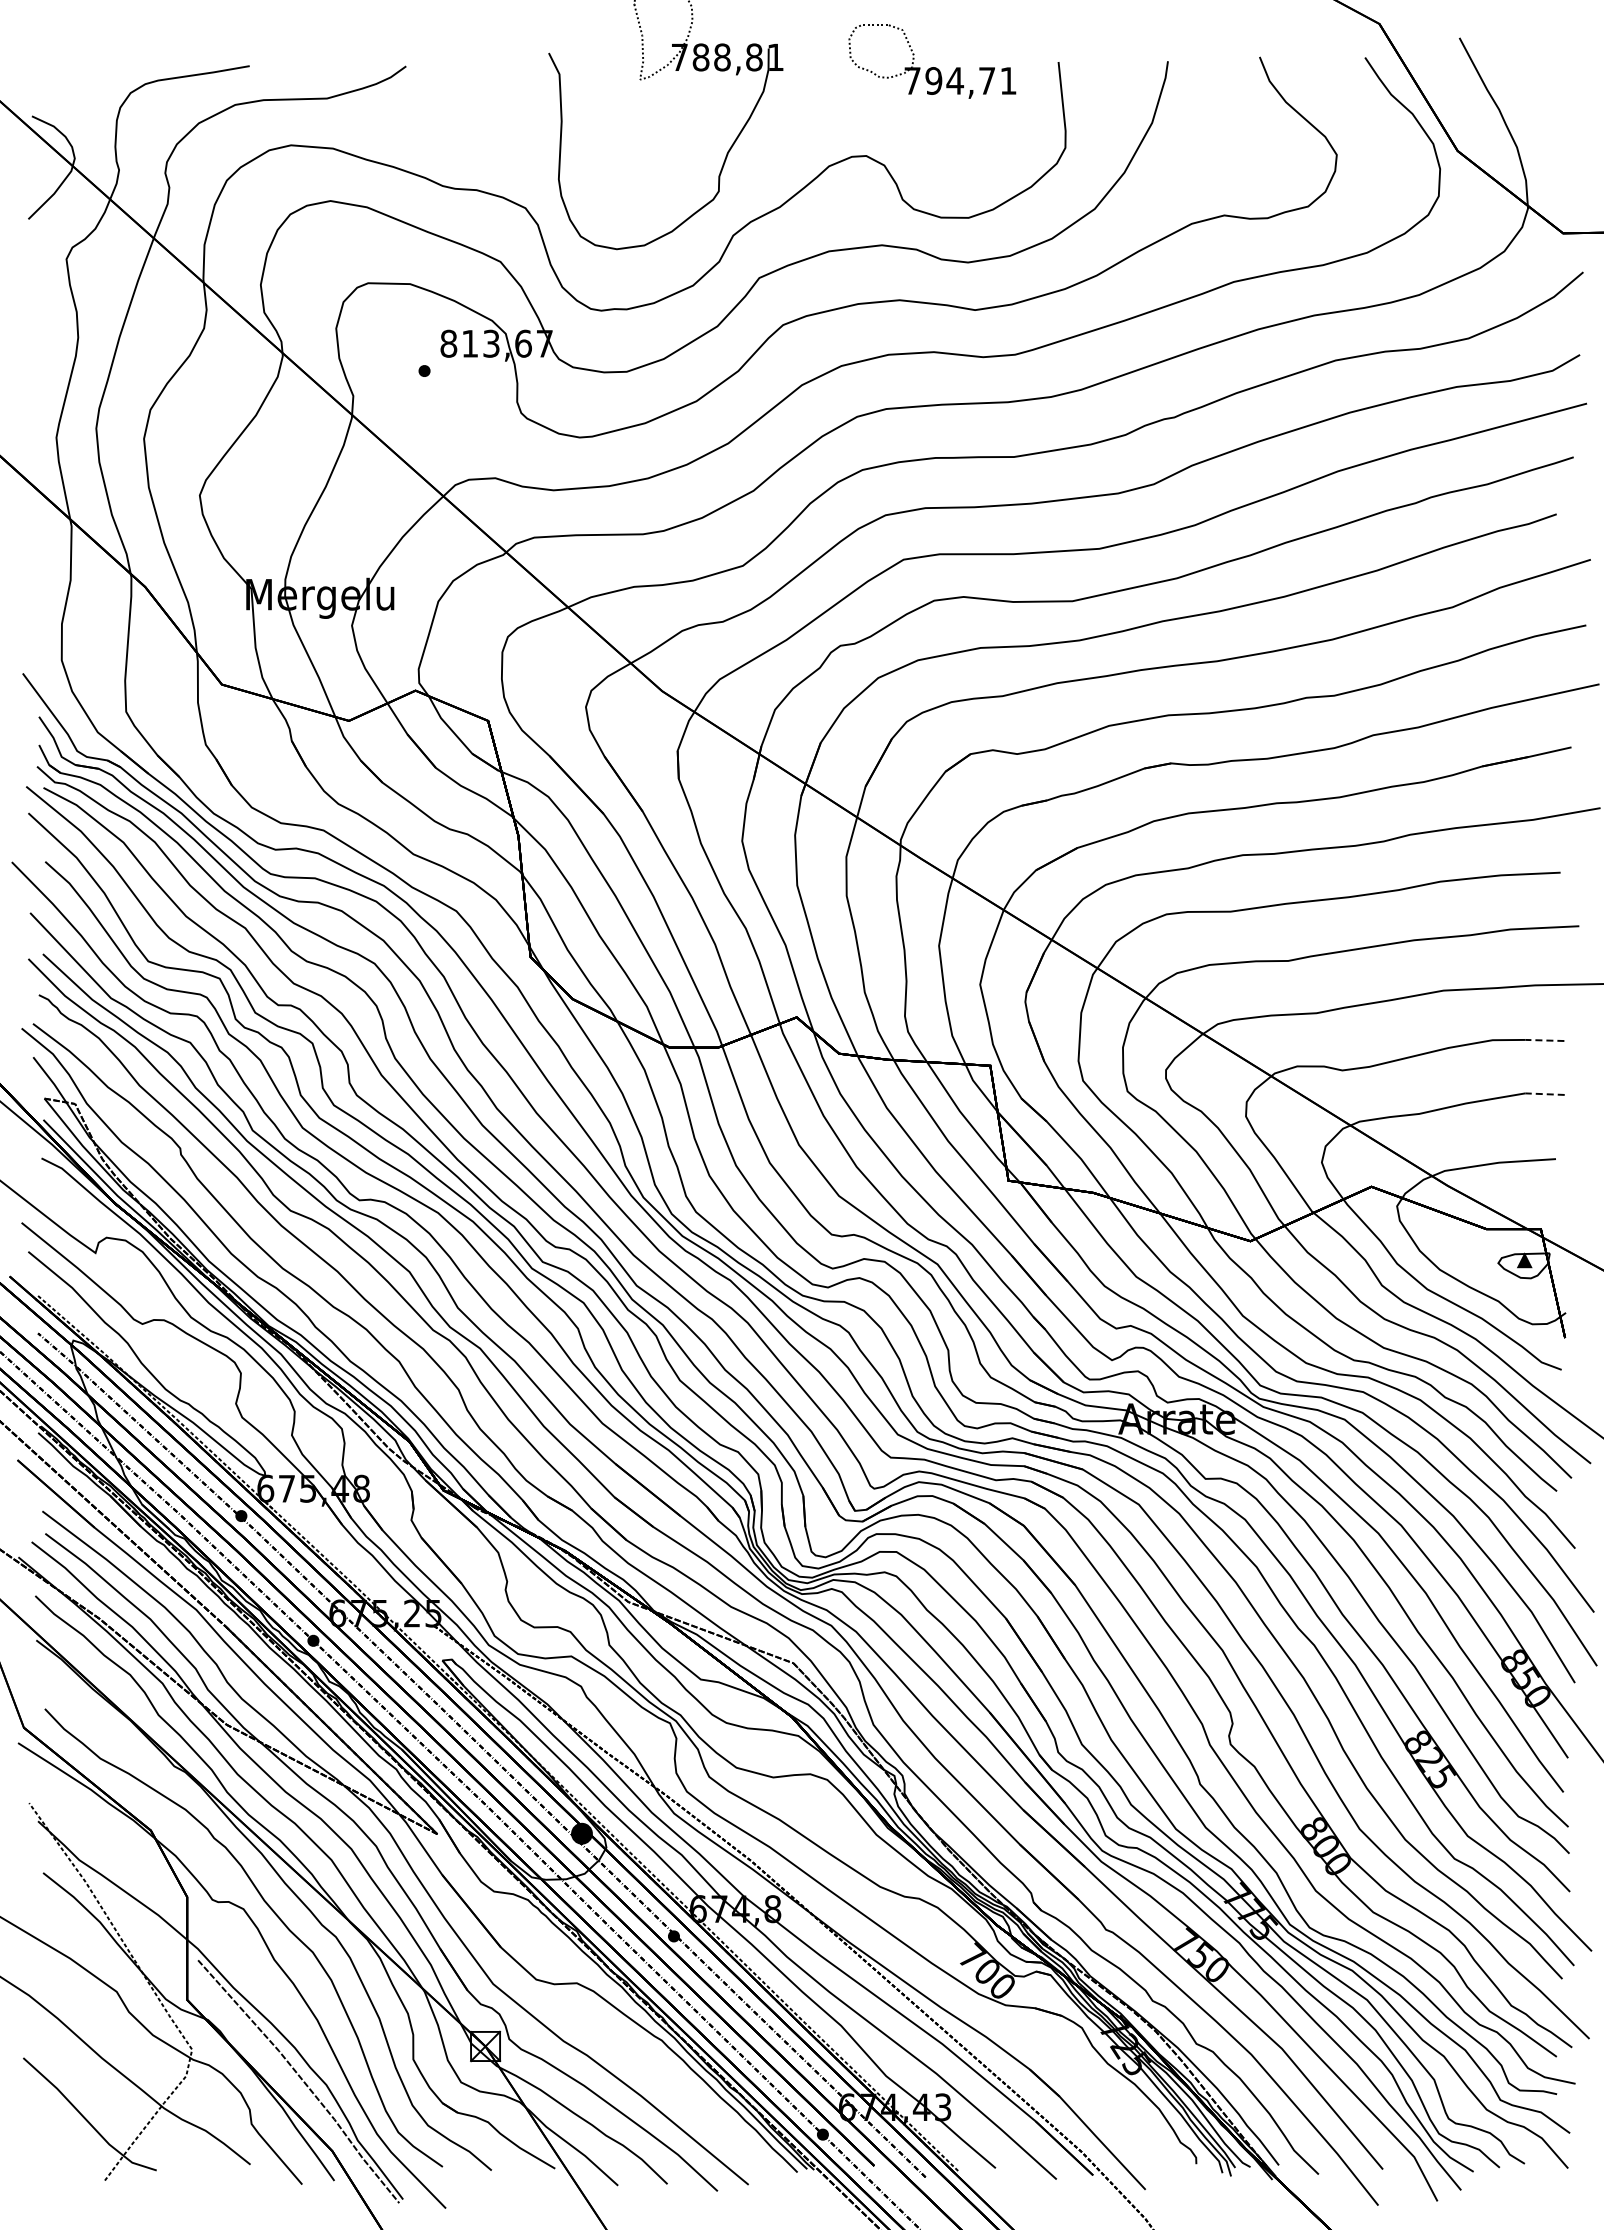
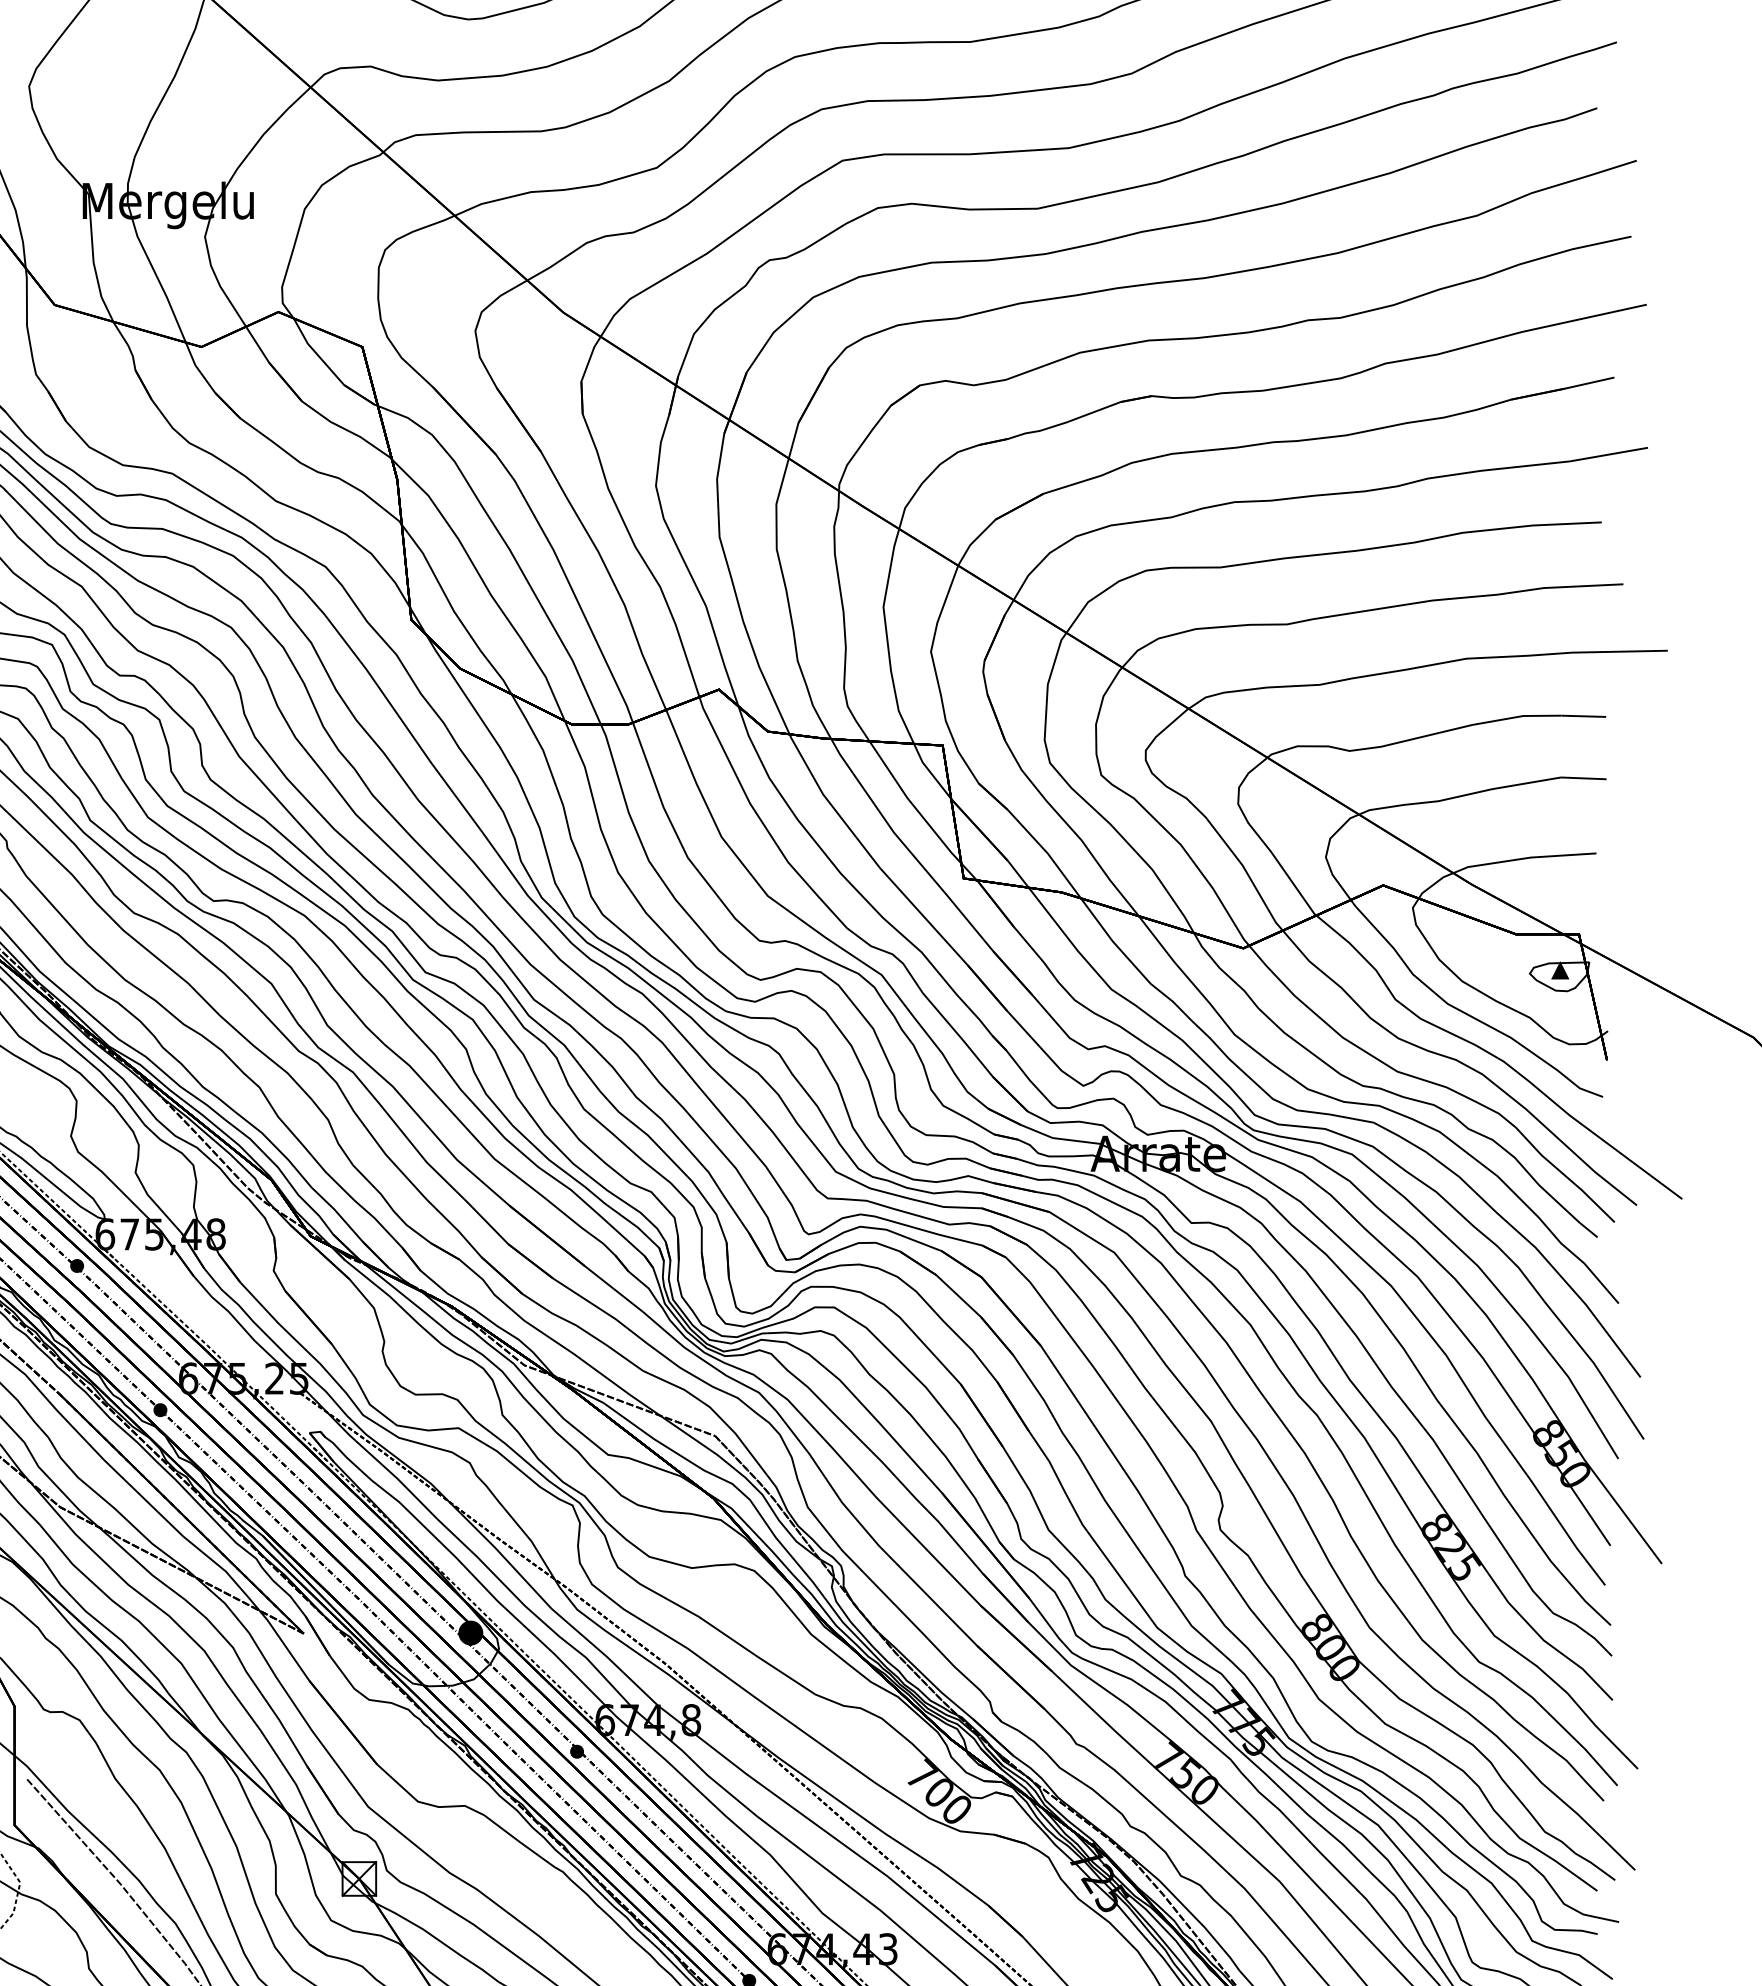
line: (1544, 1040) -> (1583, 716), dashed -> solid
line: (1545, 1094) -> (1584, 778), dashed -> solid

